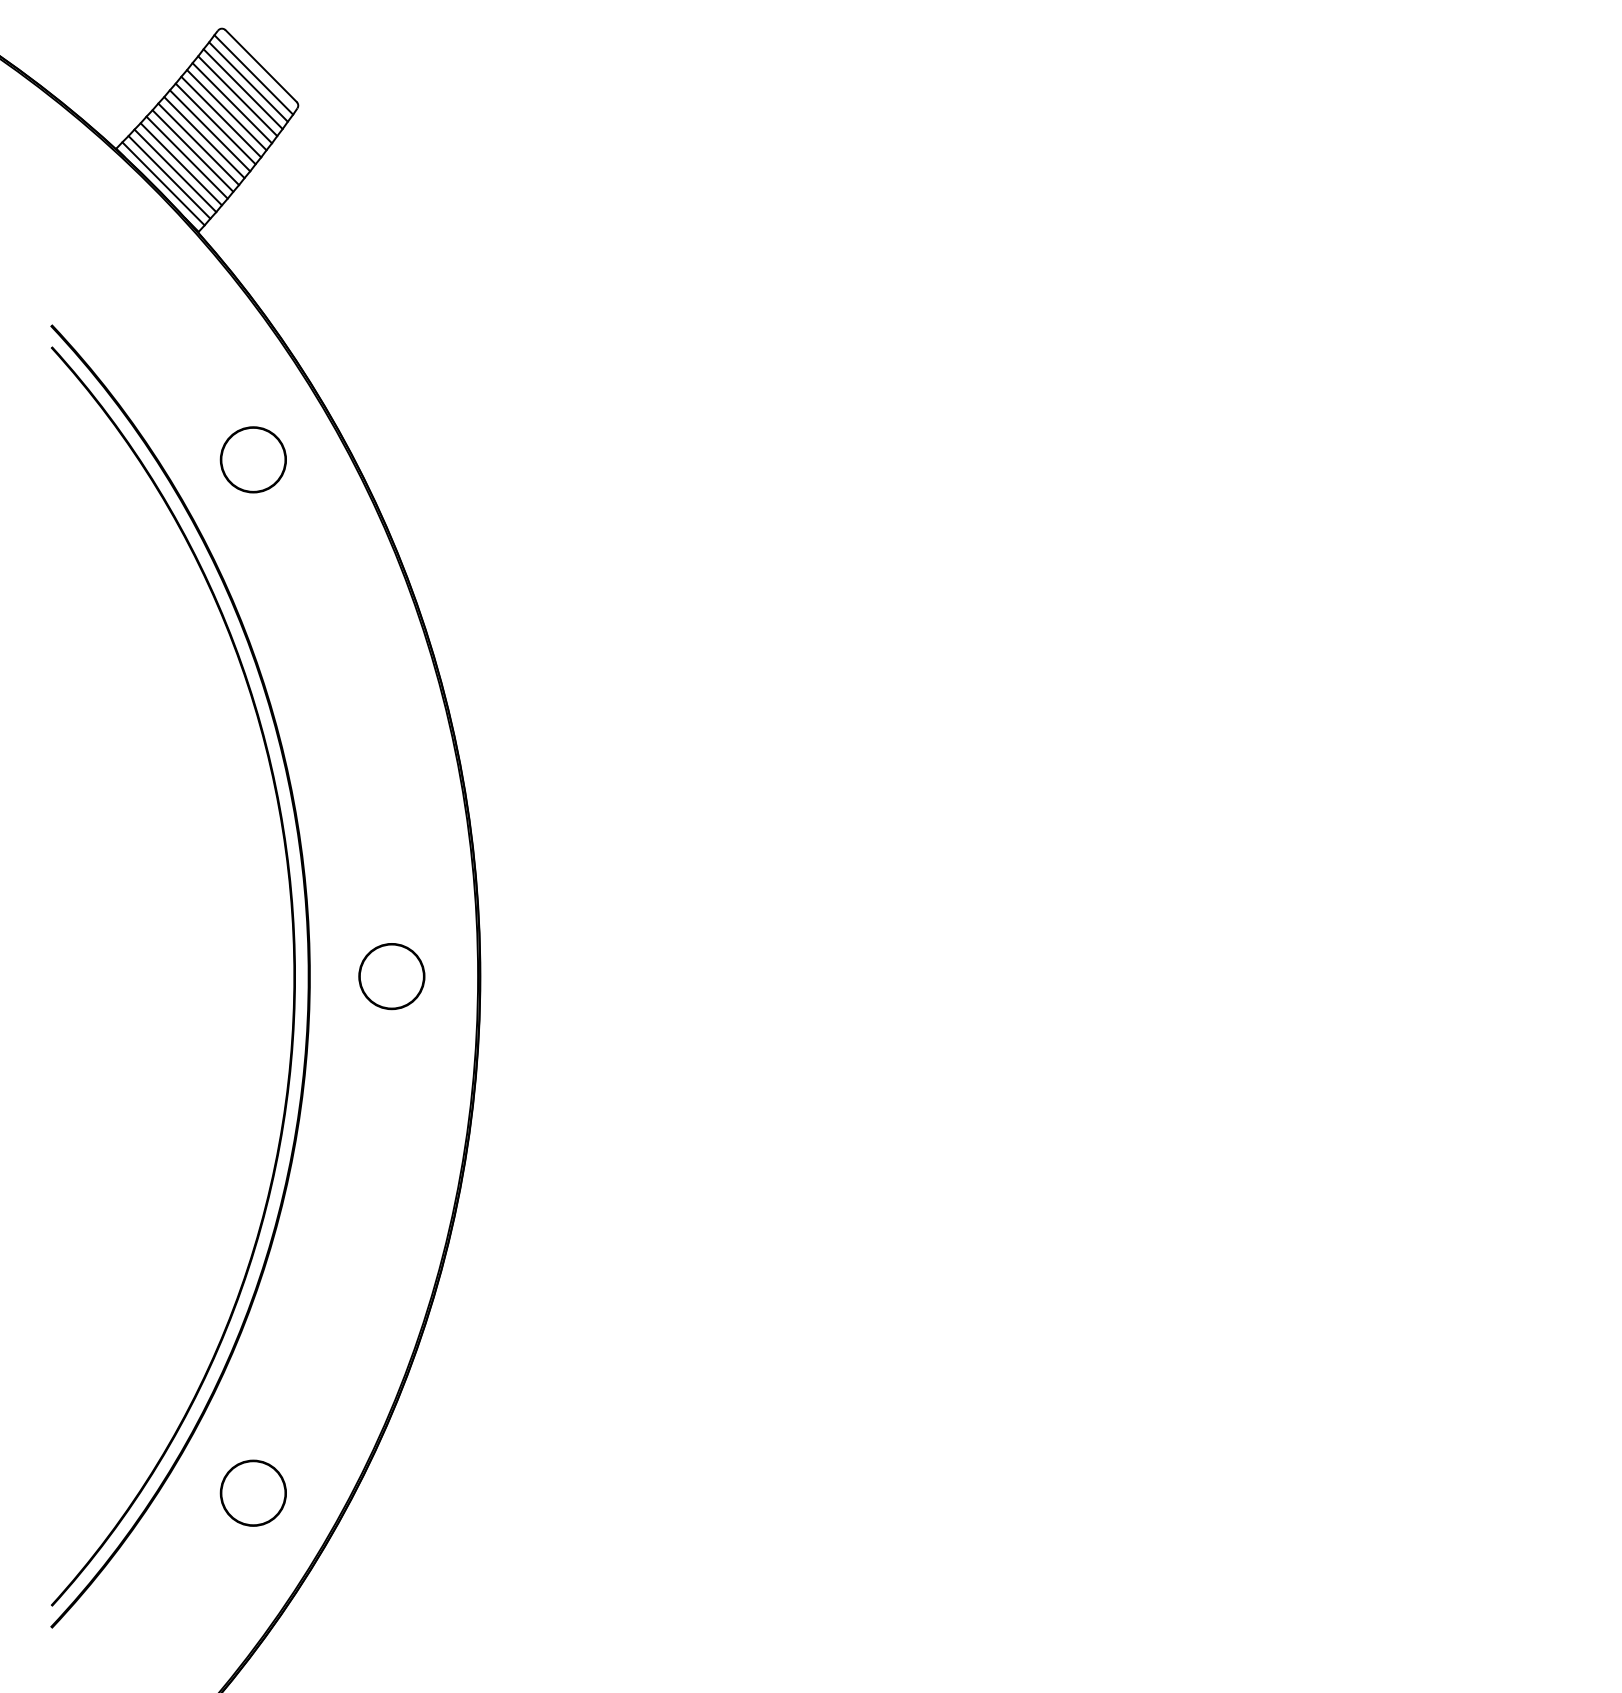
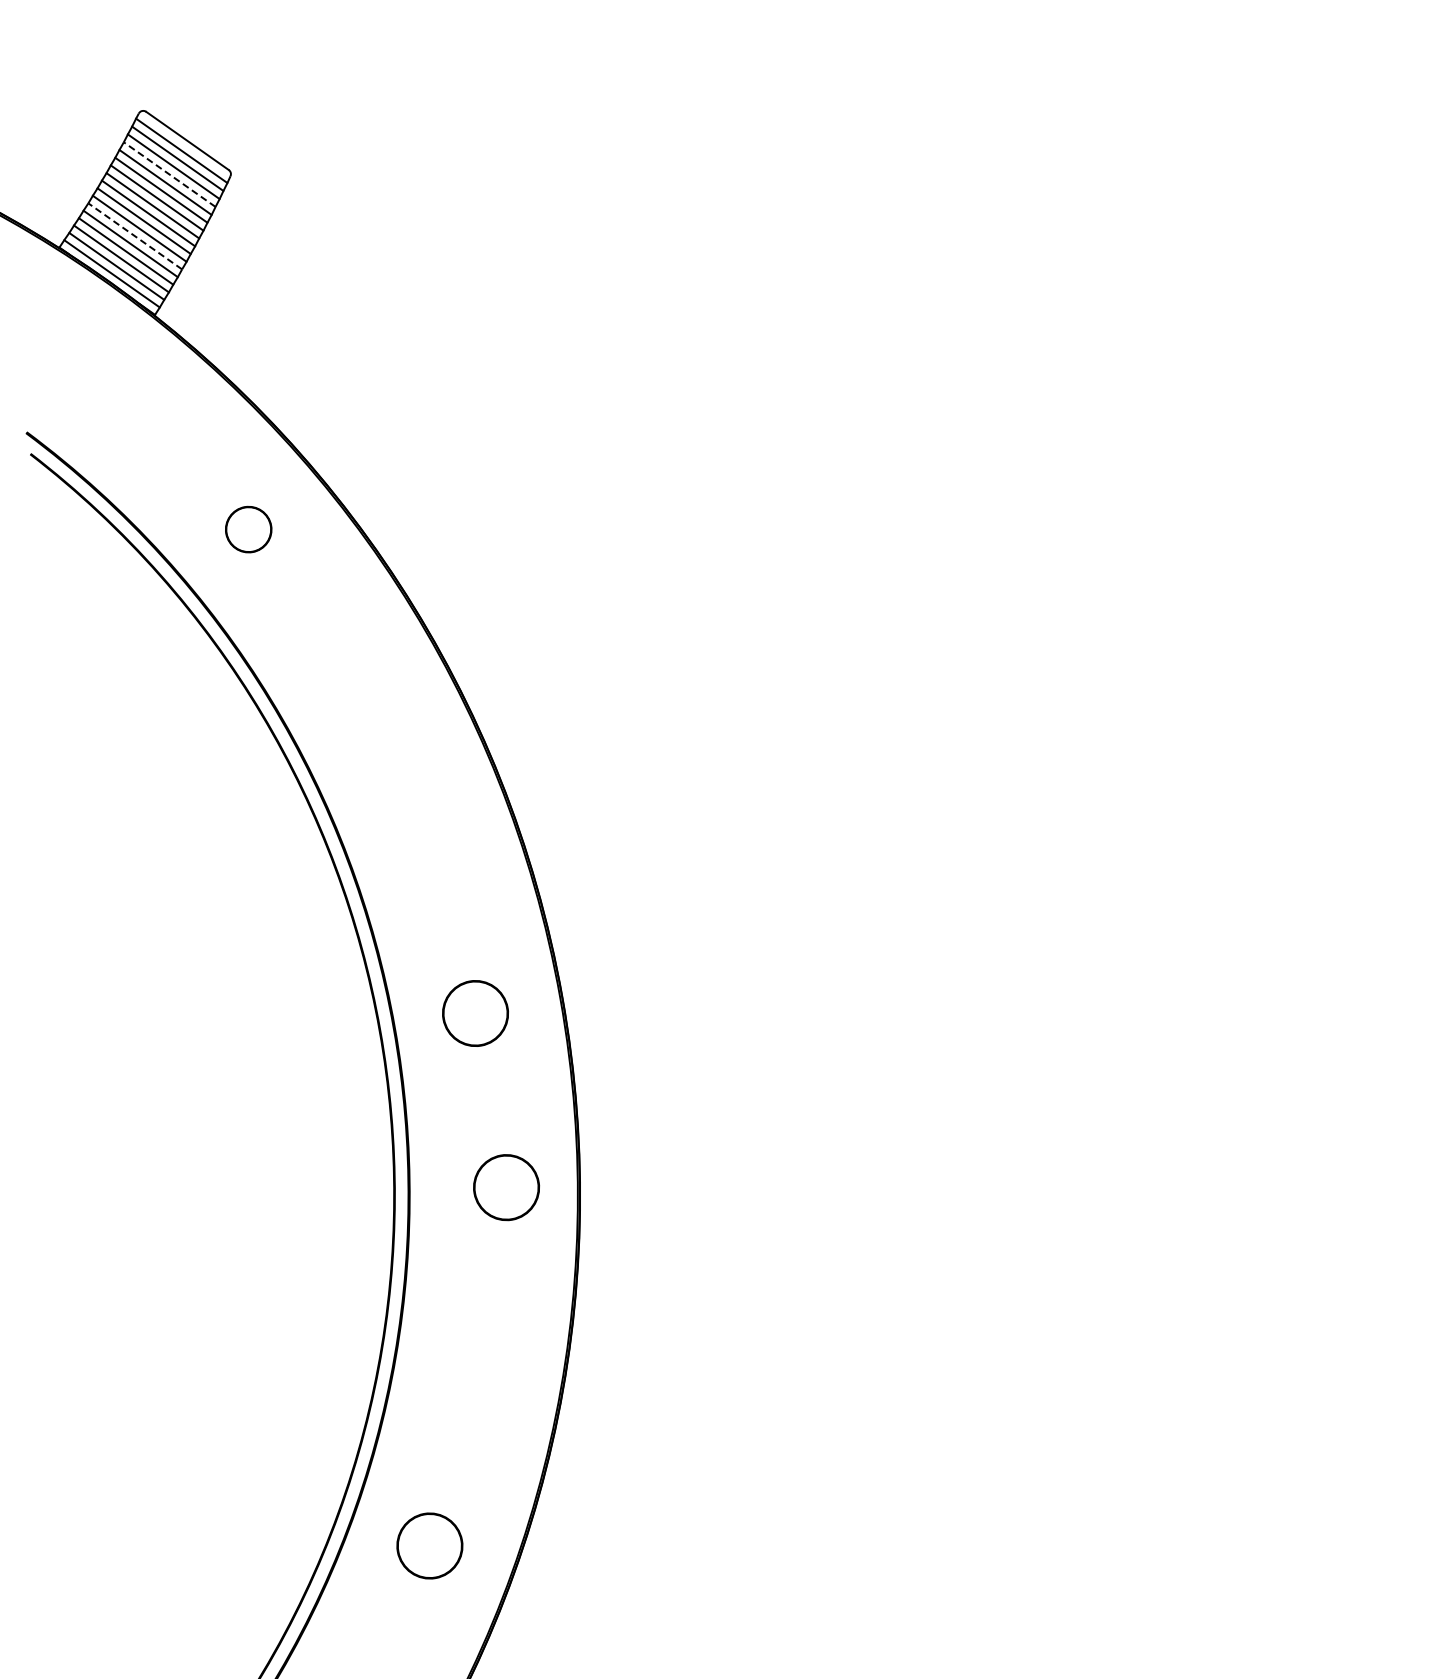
line: (237, 95) -> (169, 173), solid -> dashed
line: (192, 150) -> (134, 235), solid -> dashed
circle: (252, 459) -> (247, 529), size x0.7
circle: (391, 1153) -> (506, 1187), added

